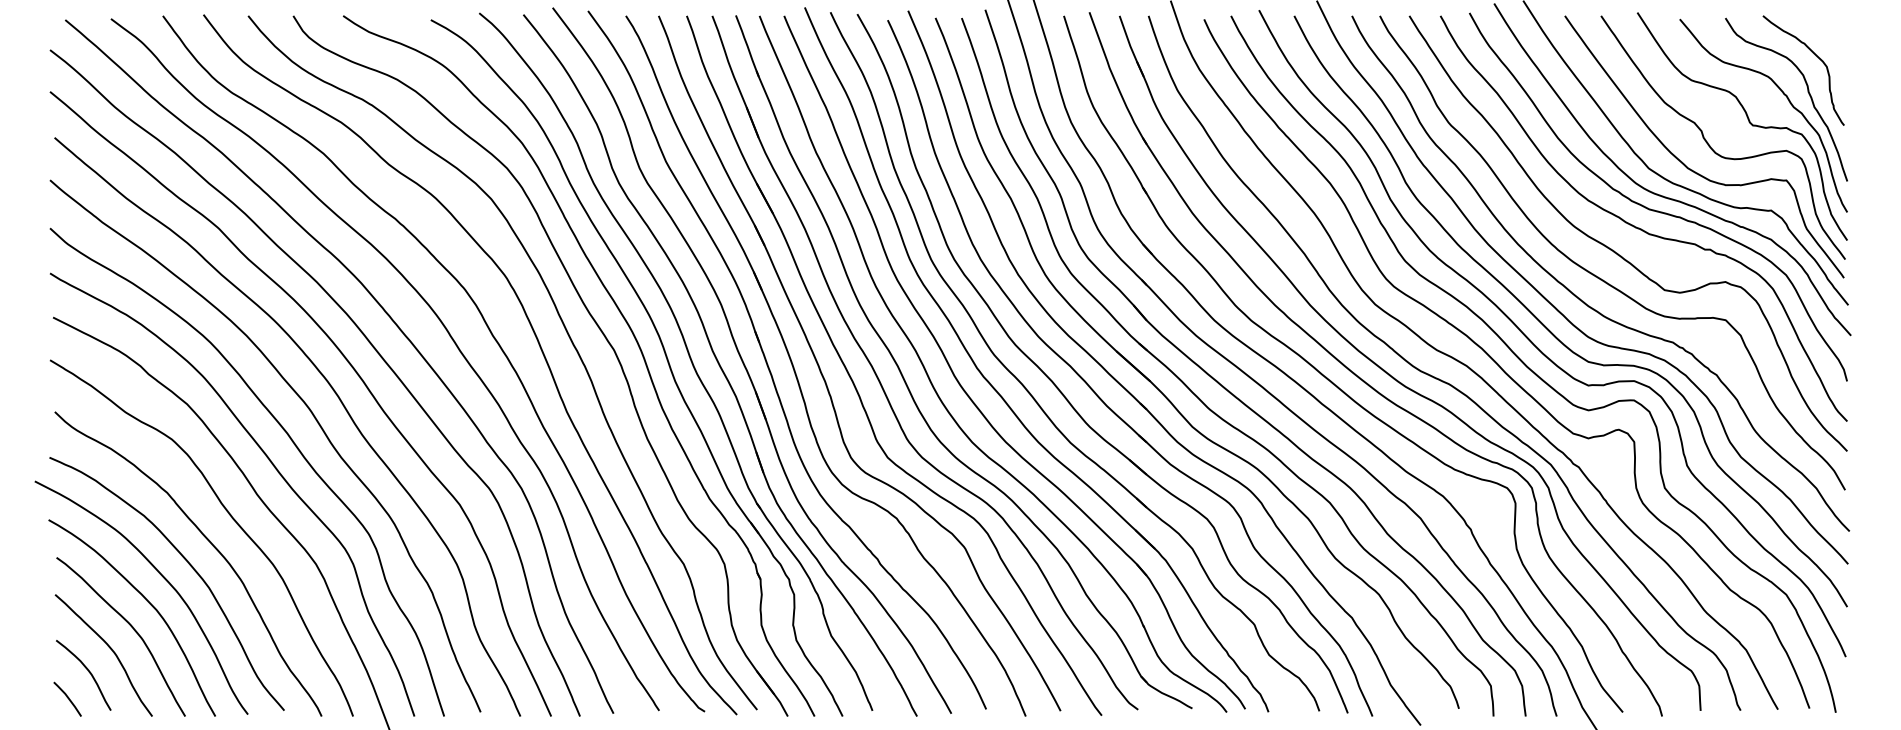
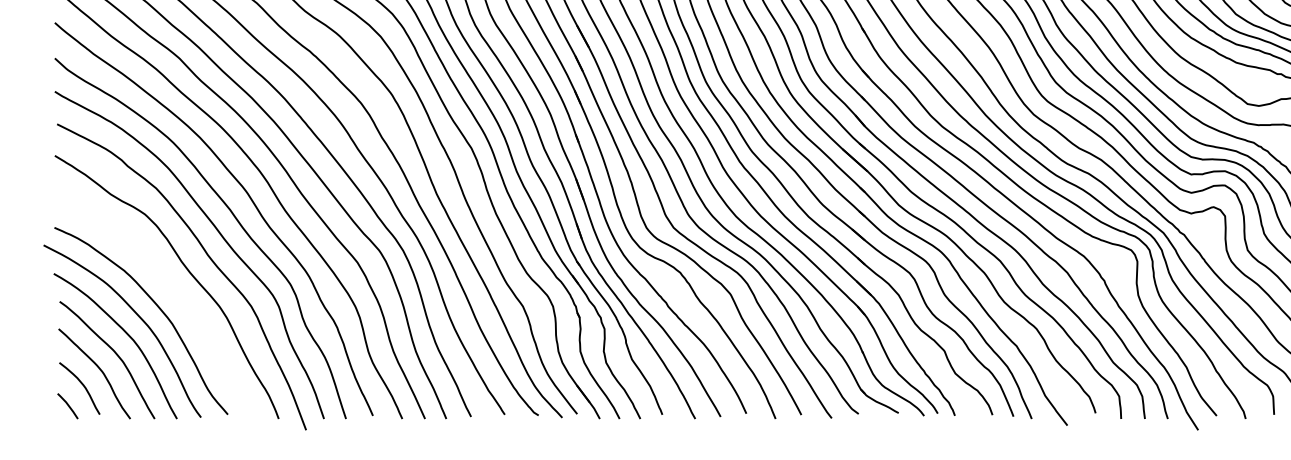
curve: (212, 546) -> (174, 293), removed

